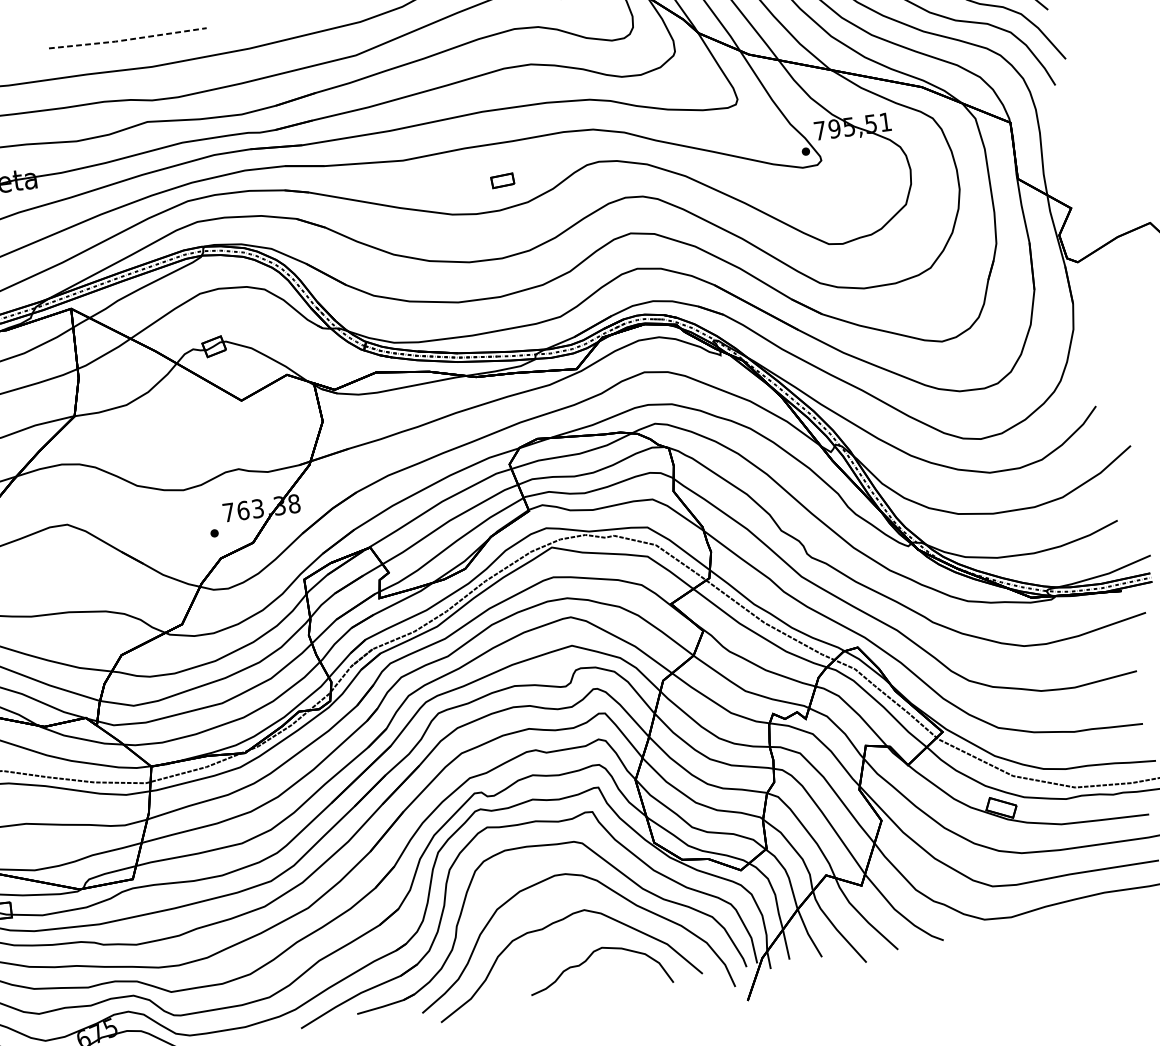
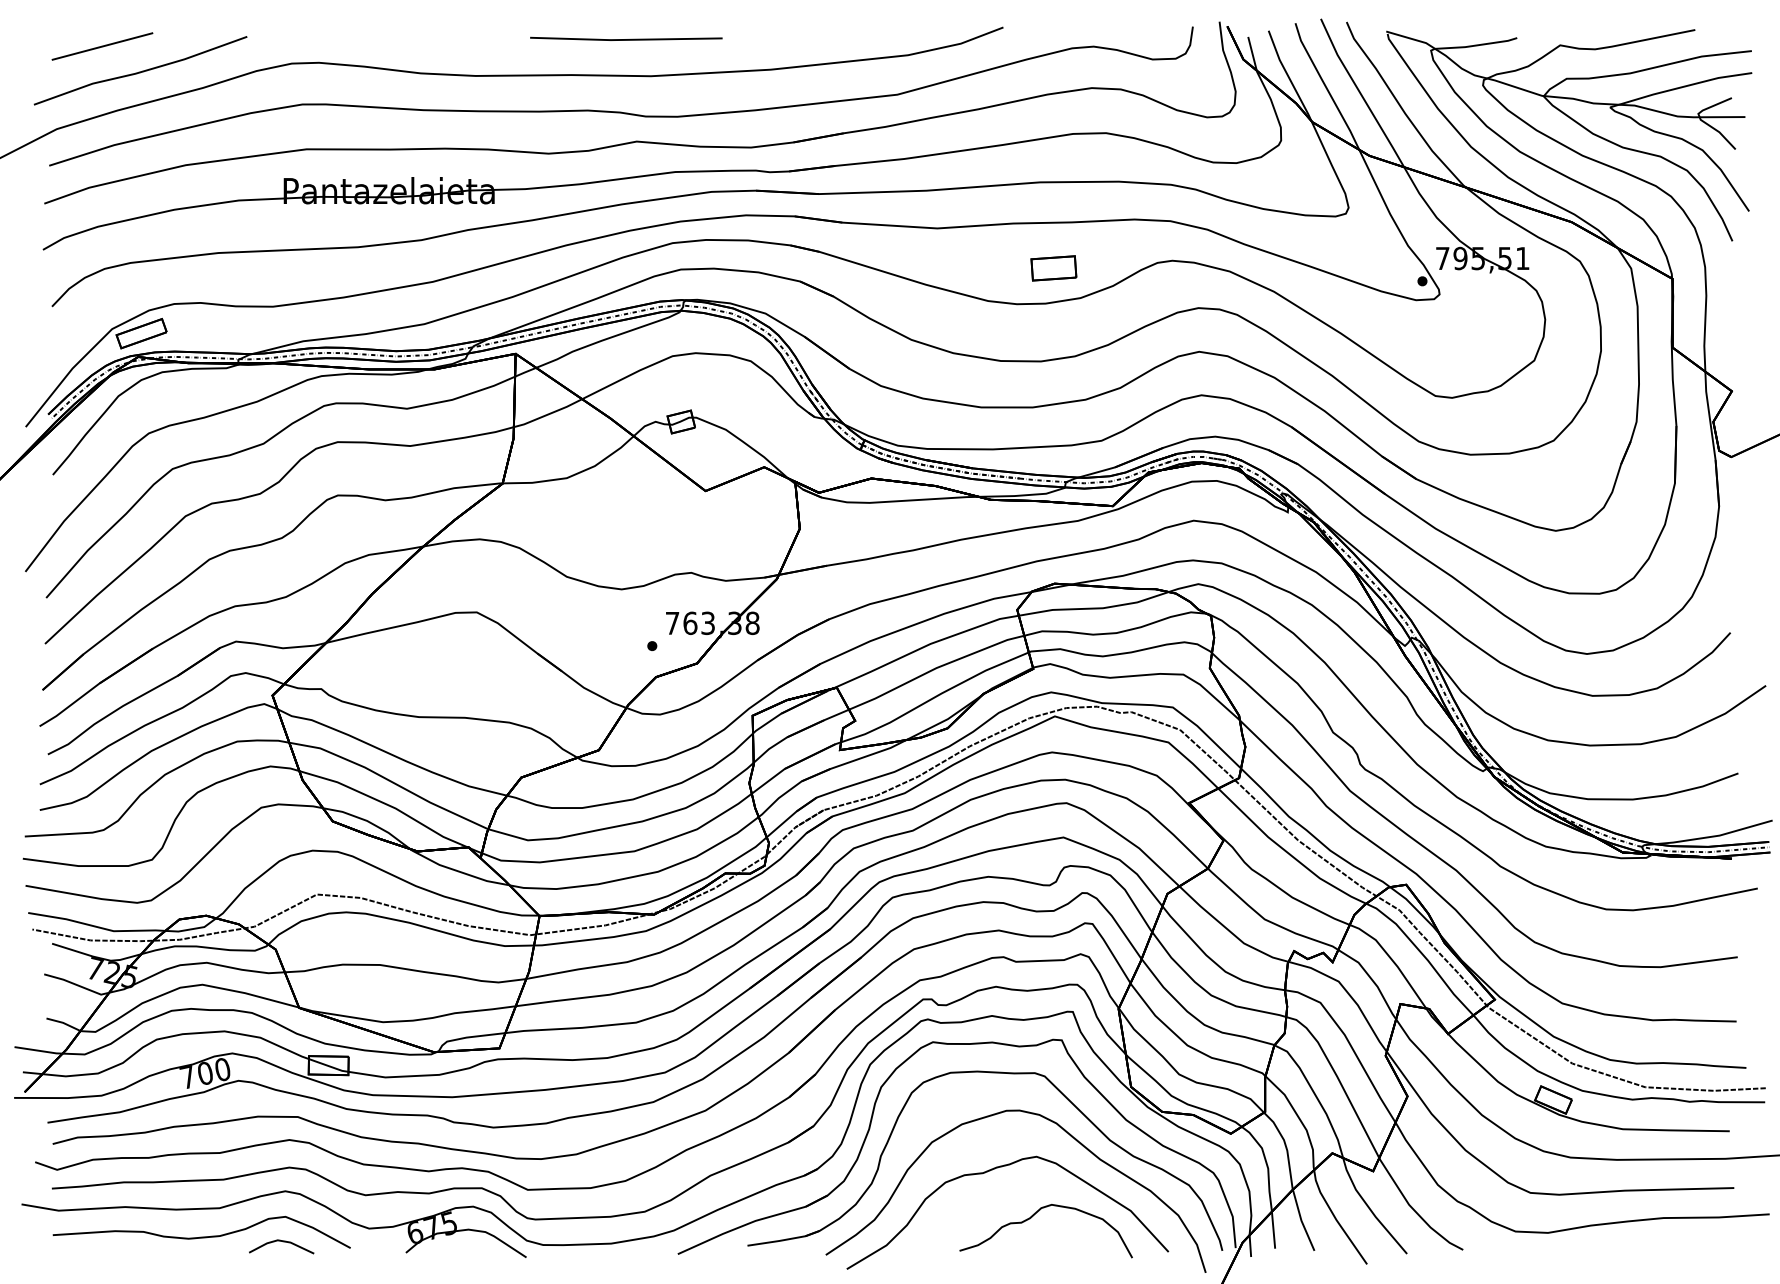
line: (127, 39) -> (625, 39), dashed -> solid
part: (502, 180) -> (1053, 268), size x1.67

